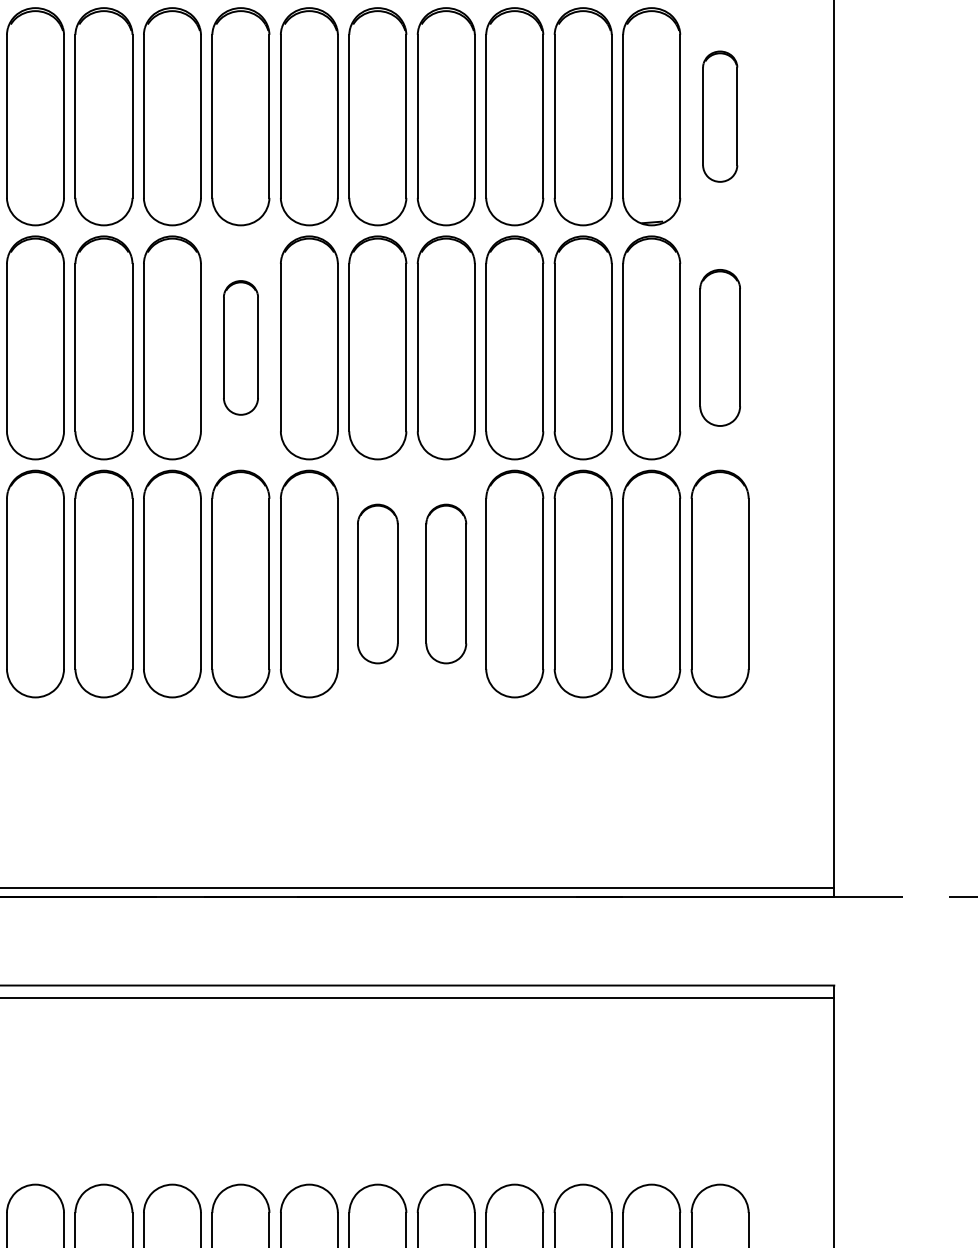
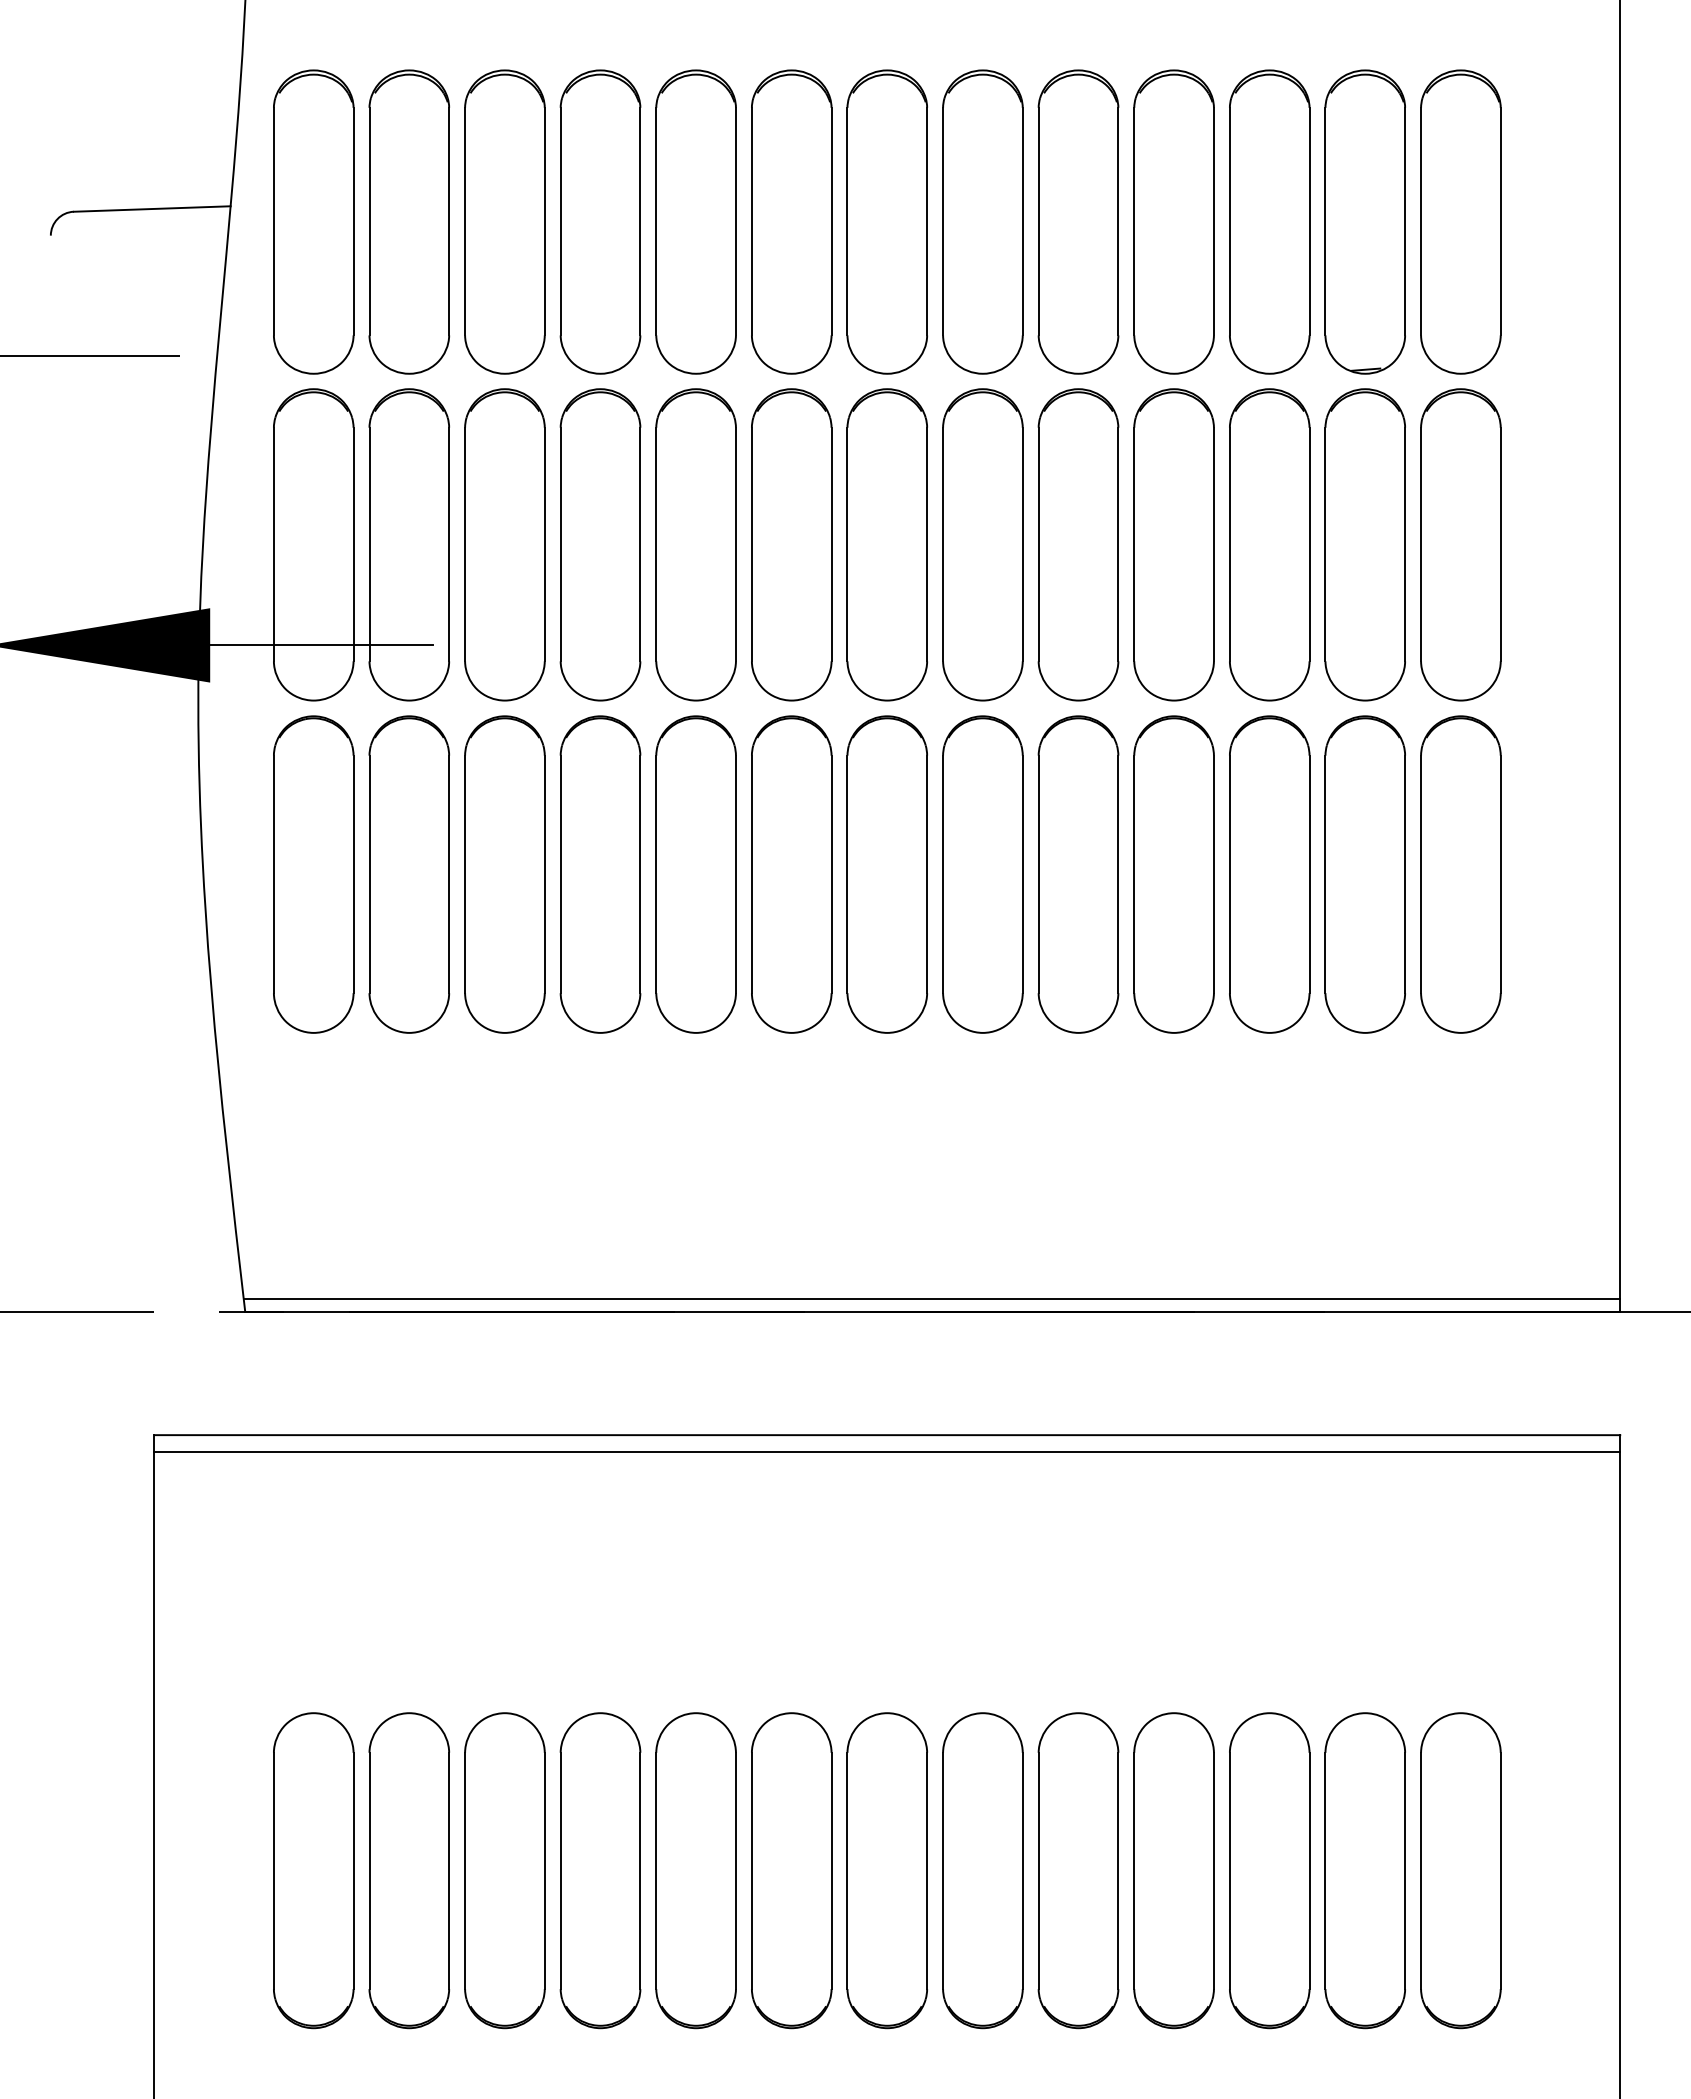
part: (719, 116) -> (1460, 221), size x1.67
part: (240, 347) -> (791, 544), size x1.67
part: (719, 347) -> (1460, 544), size x1.43
part: (377, 583) -> (982, 874), size x1.43
part: (446, 583) -> (1078, 874), size x1.43

